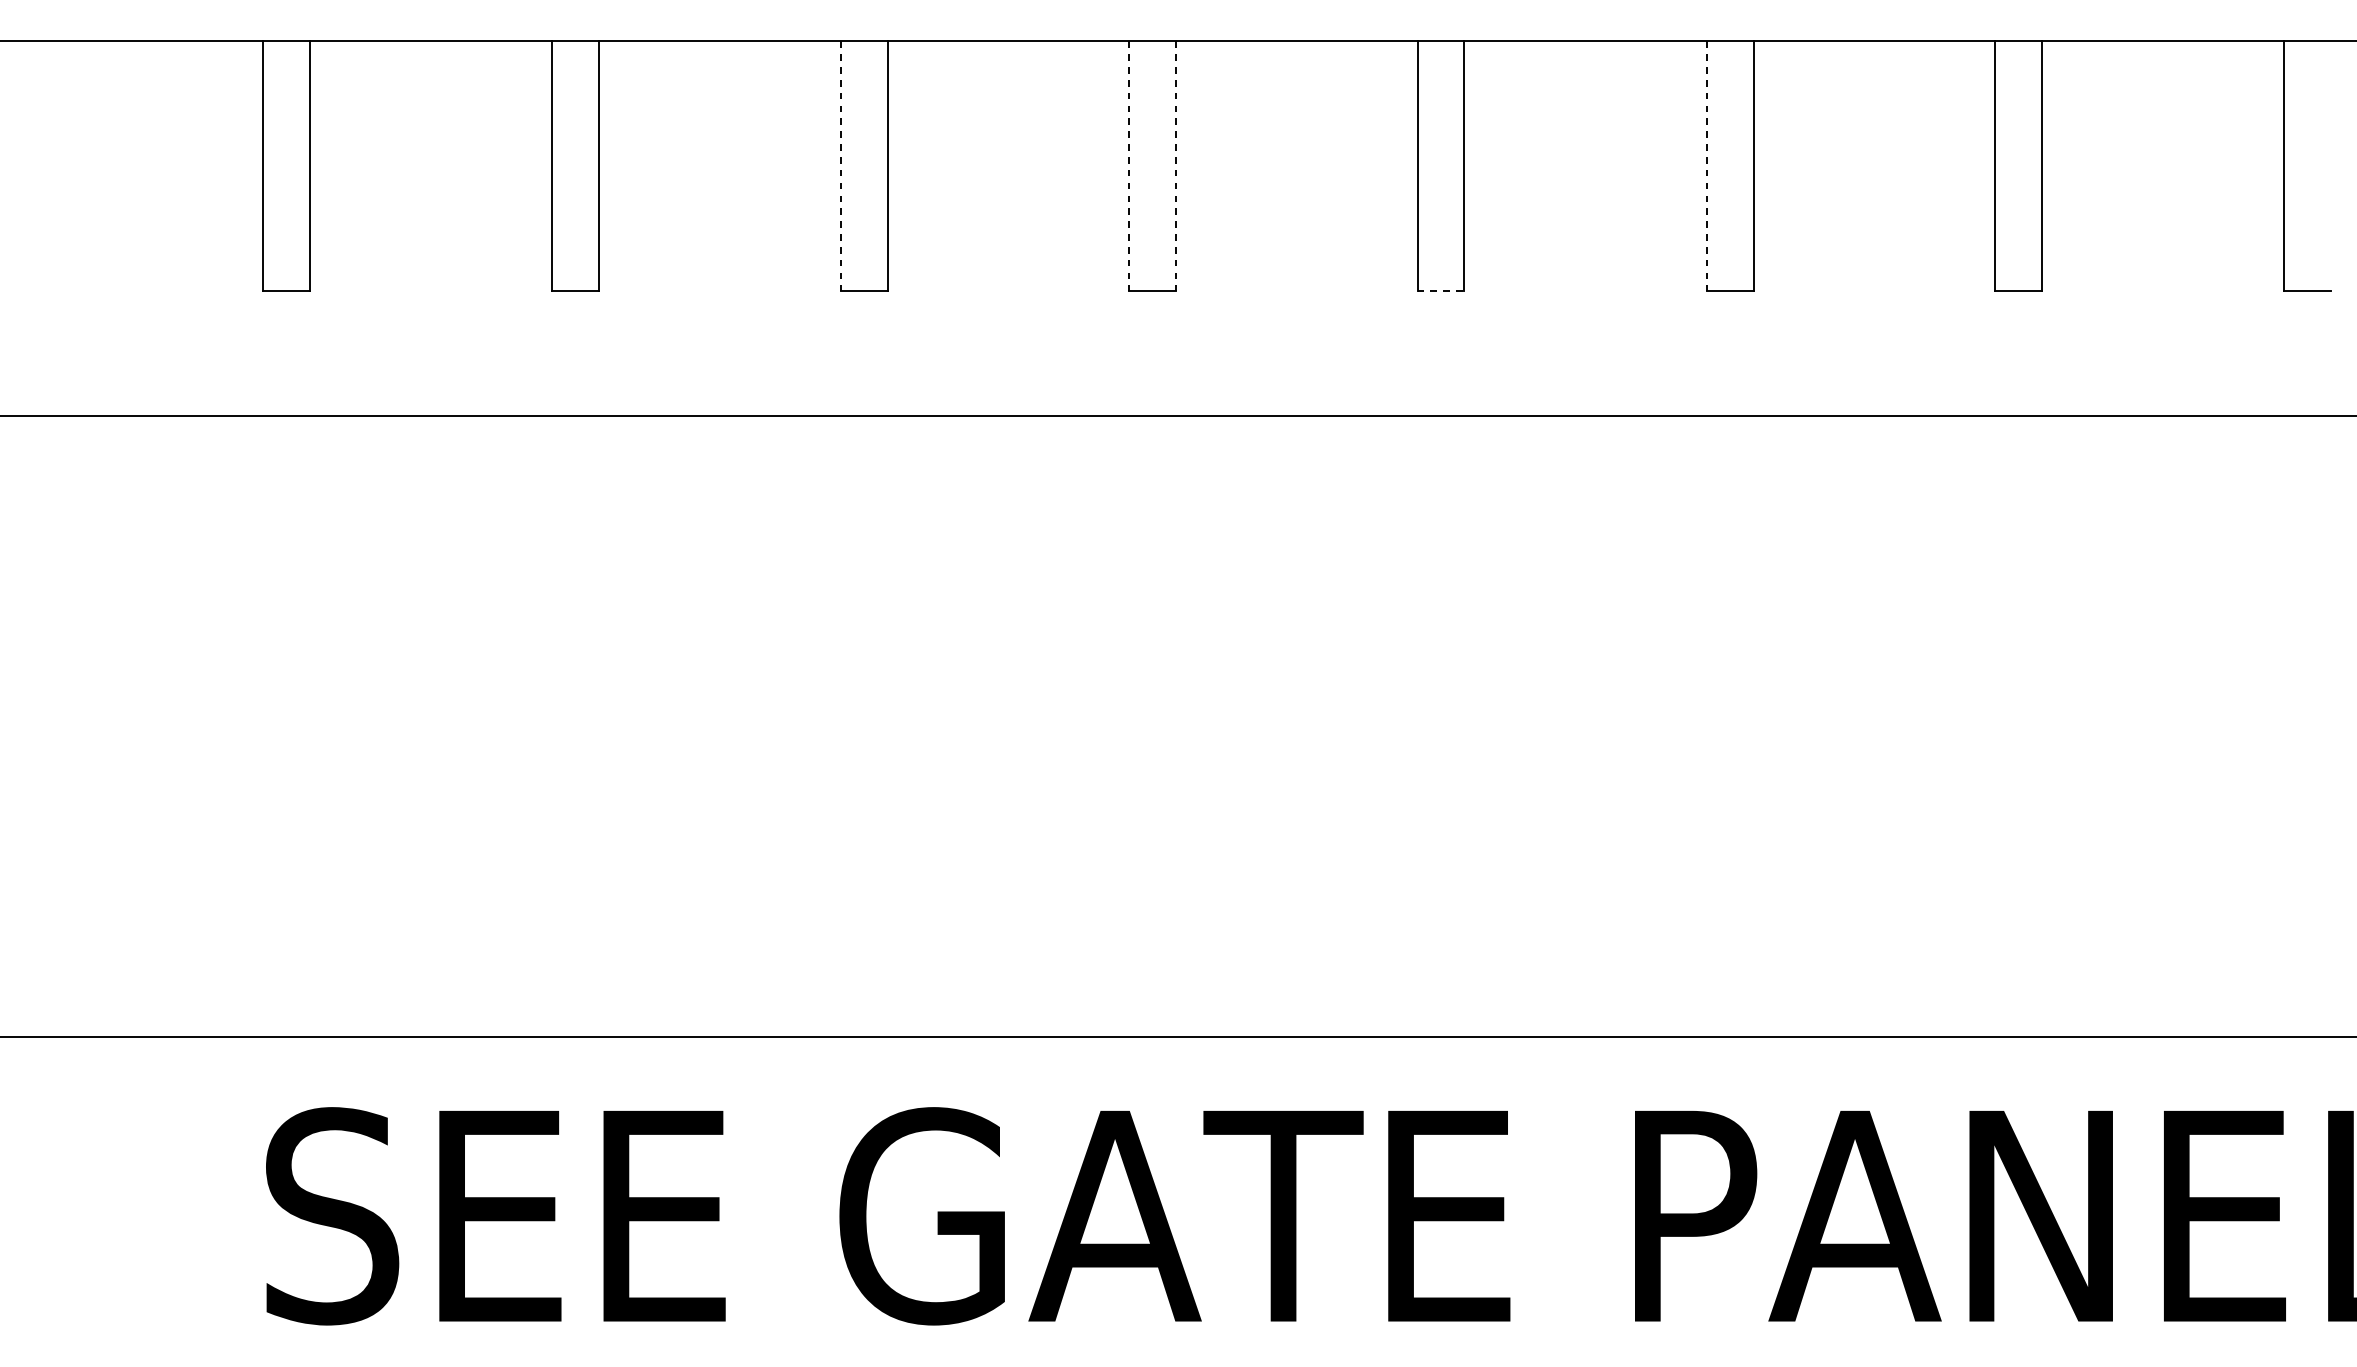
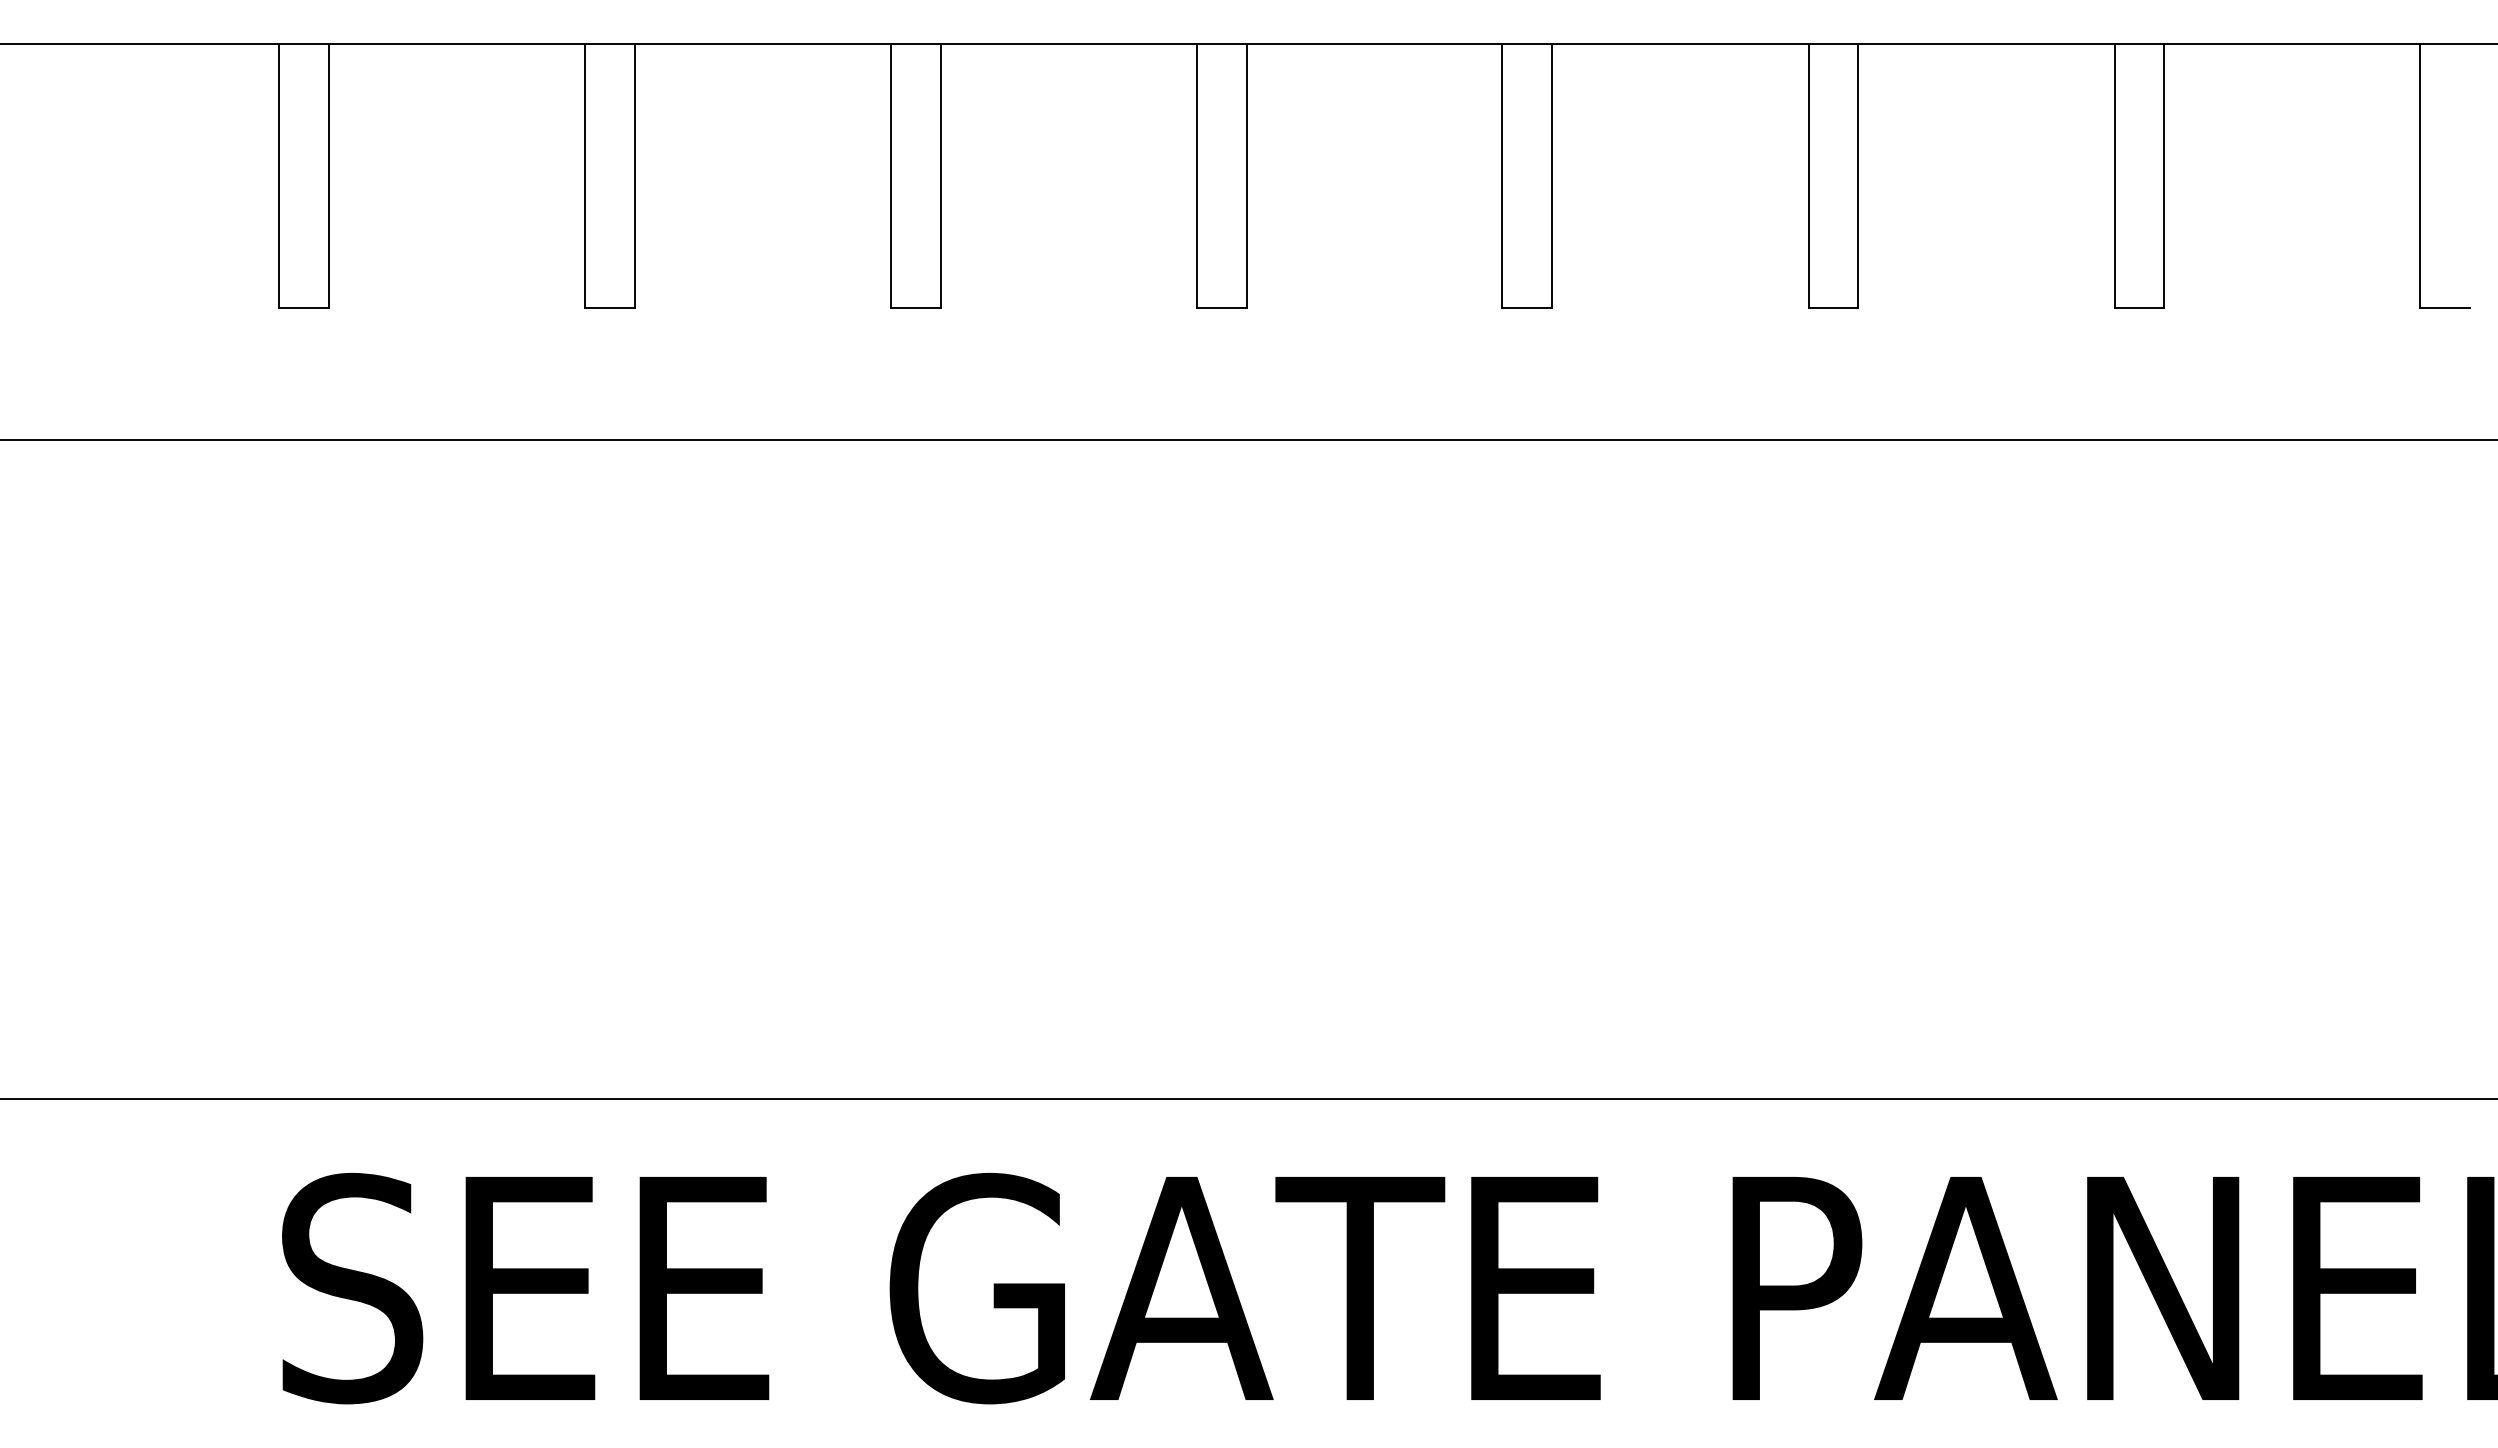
line: (841, 166) -> (891, 176), dashed -> solid
line: (1128, 166) -> (1196, 176), dashed -> solid
line: (1176, 166) -> (1246, 176), dashed -> solid
line: (1706, 166) -> (1808, 176), dashed -> solid
line: (1441, 291) -> (1527, 308), dashed -> solid

